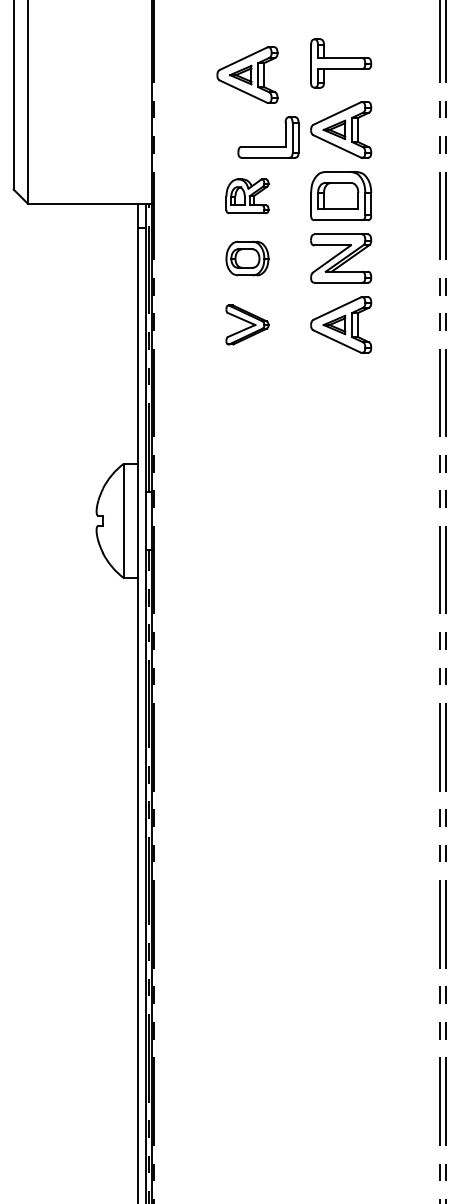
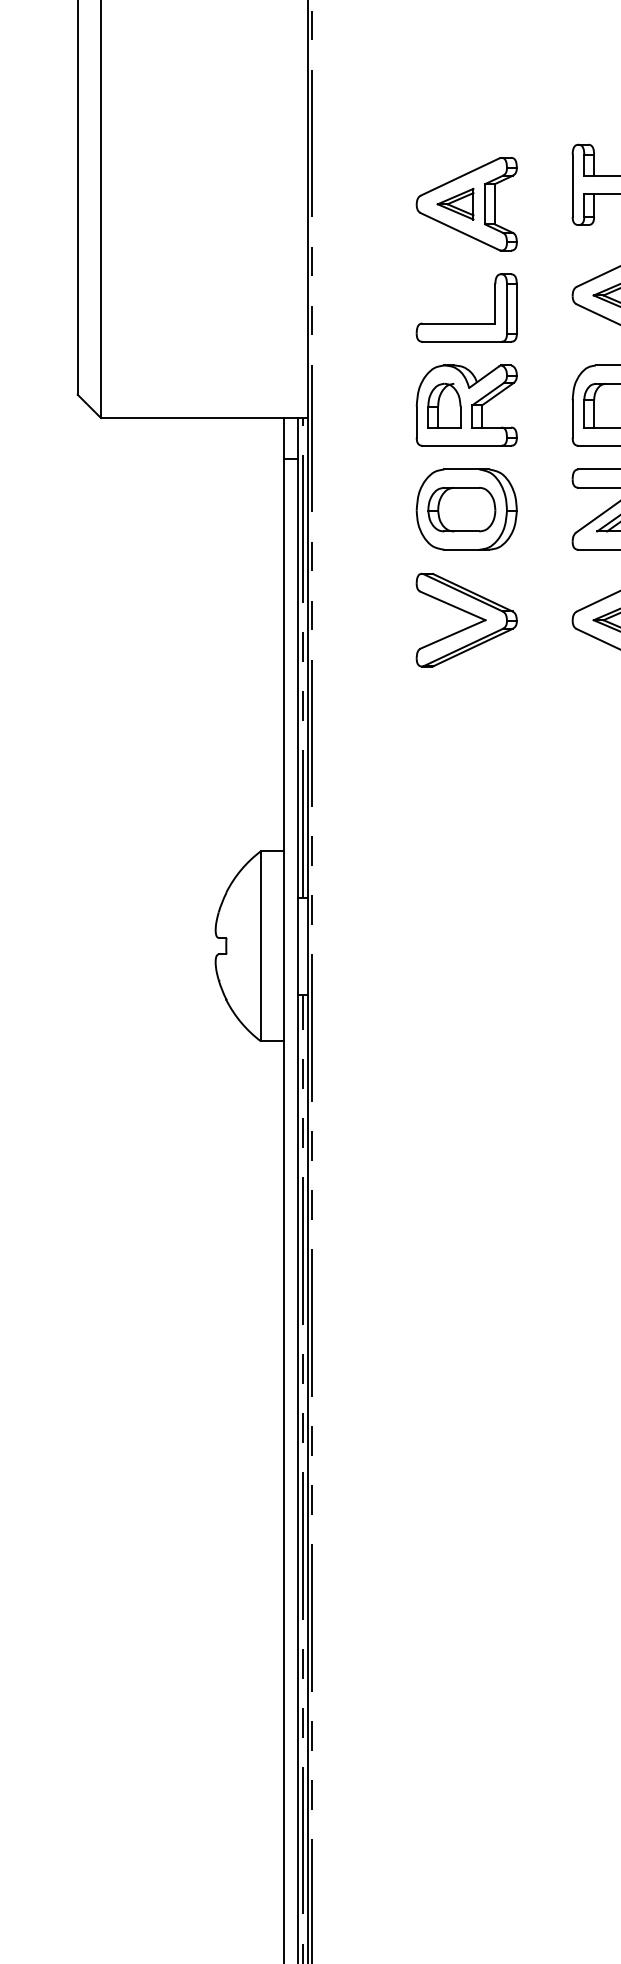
part: (268, 146) -> (466, 323), moved
part: (247, 196) -> (466, 406), size x1.43
part: (247, 258) -> (466, 509), size x1.43
part: (247, 324) -> (466, 619), size x1.43

